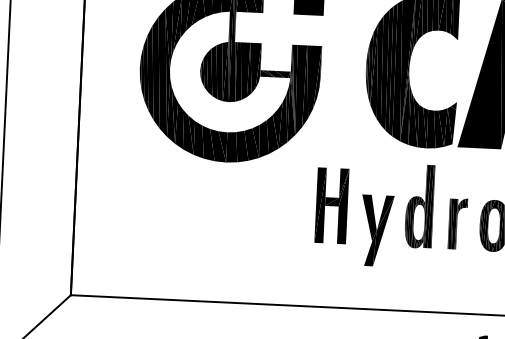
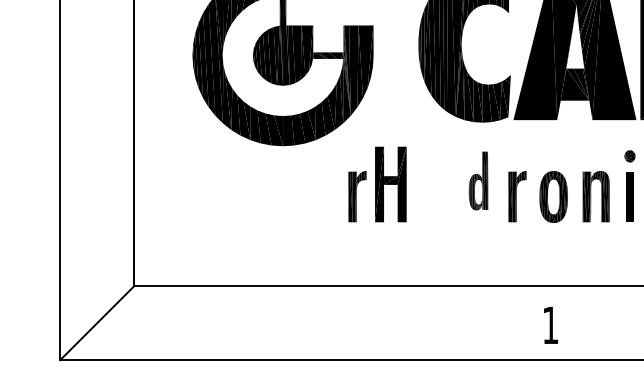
part: (419, 205) -> (478, 180), size x0.7
part: (298, 216) -> (357, 196), added
part: (376, 229) -> (436, 206), removed

